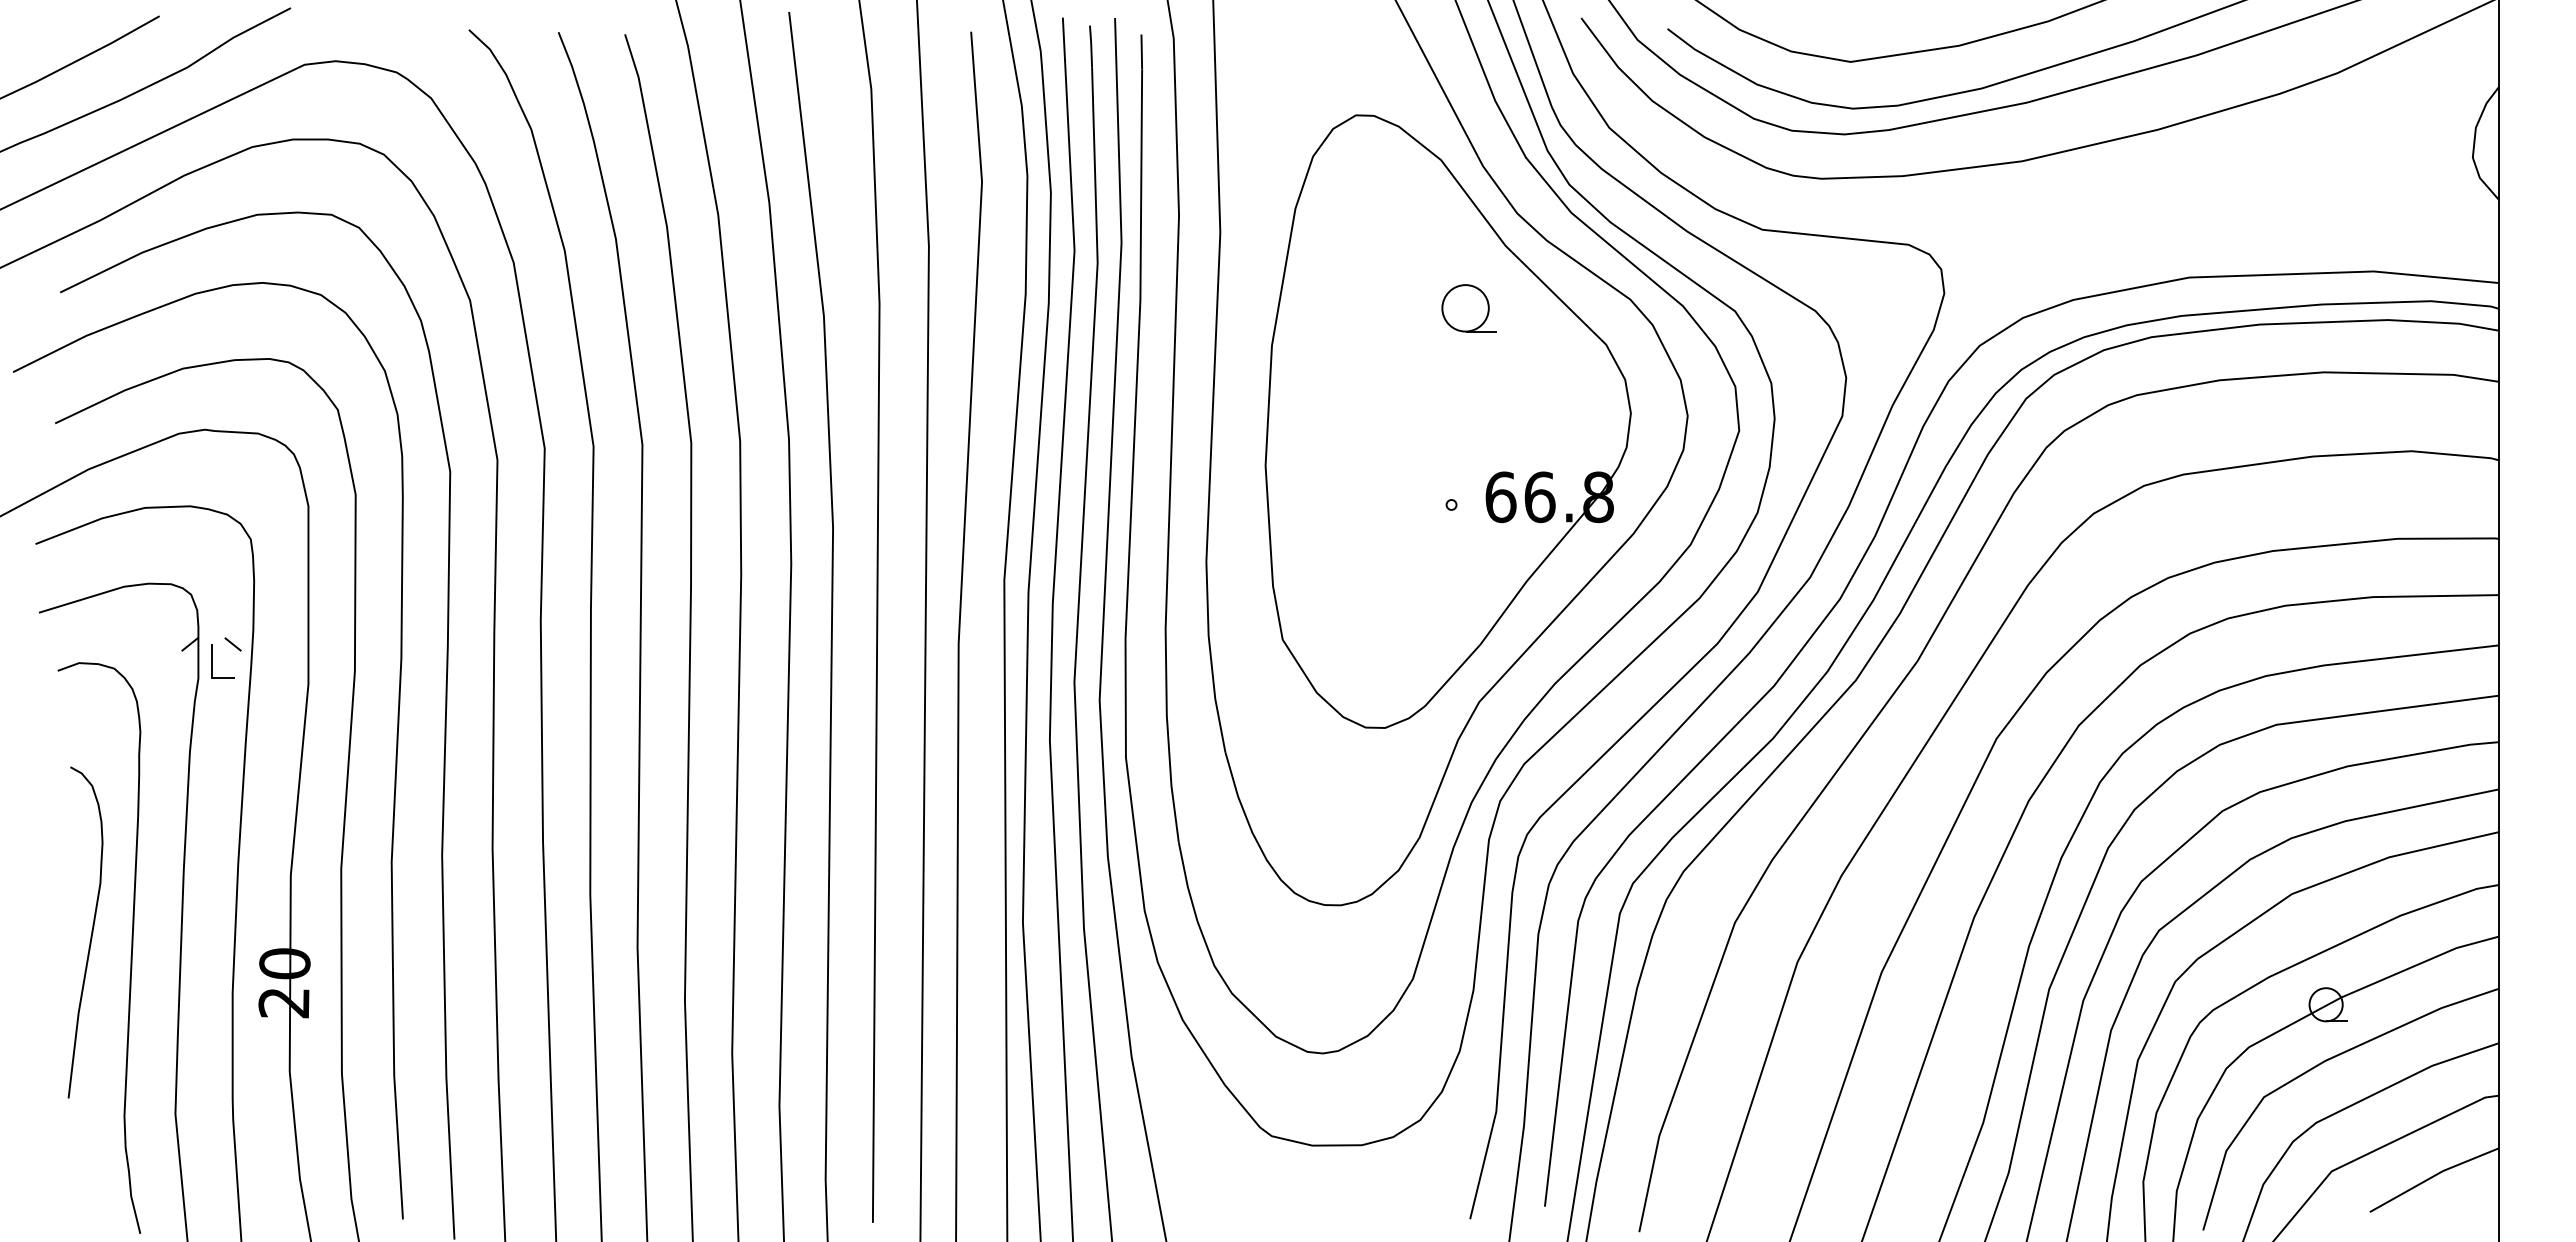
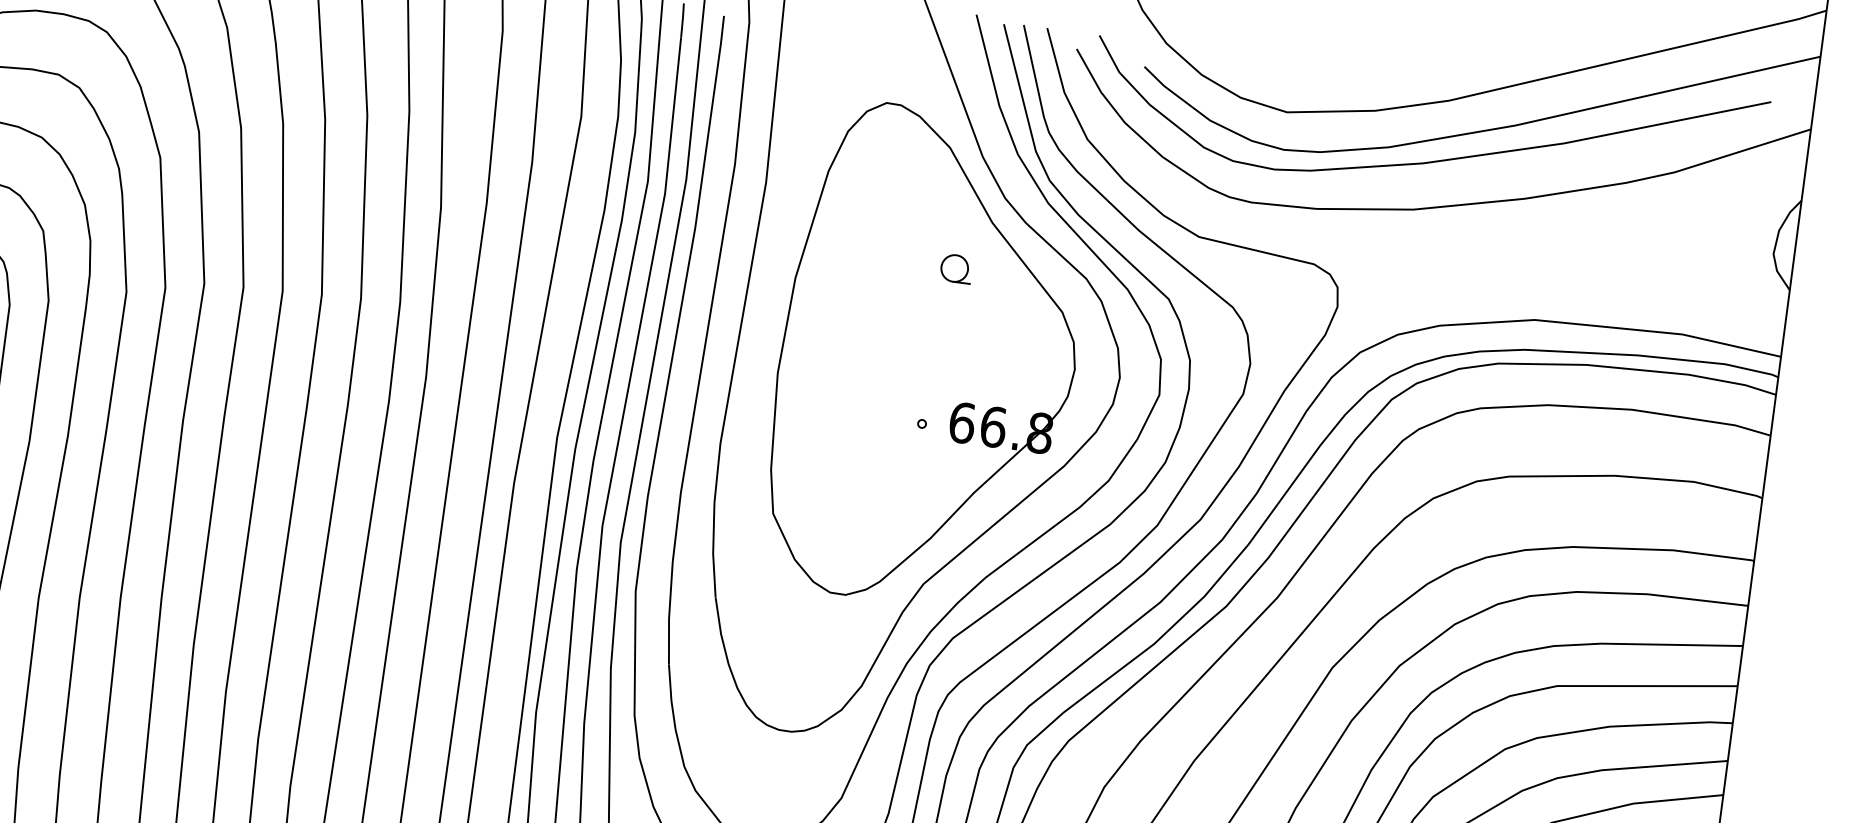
part: (1468, 307) -> (956, 268), size x0.71

